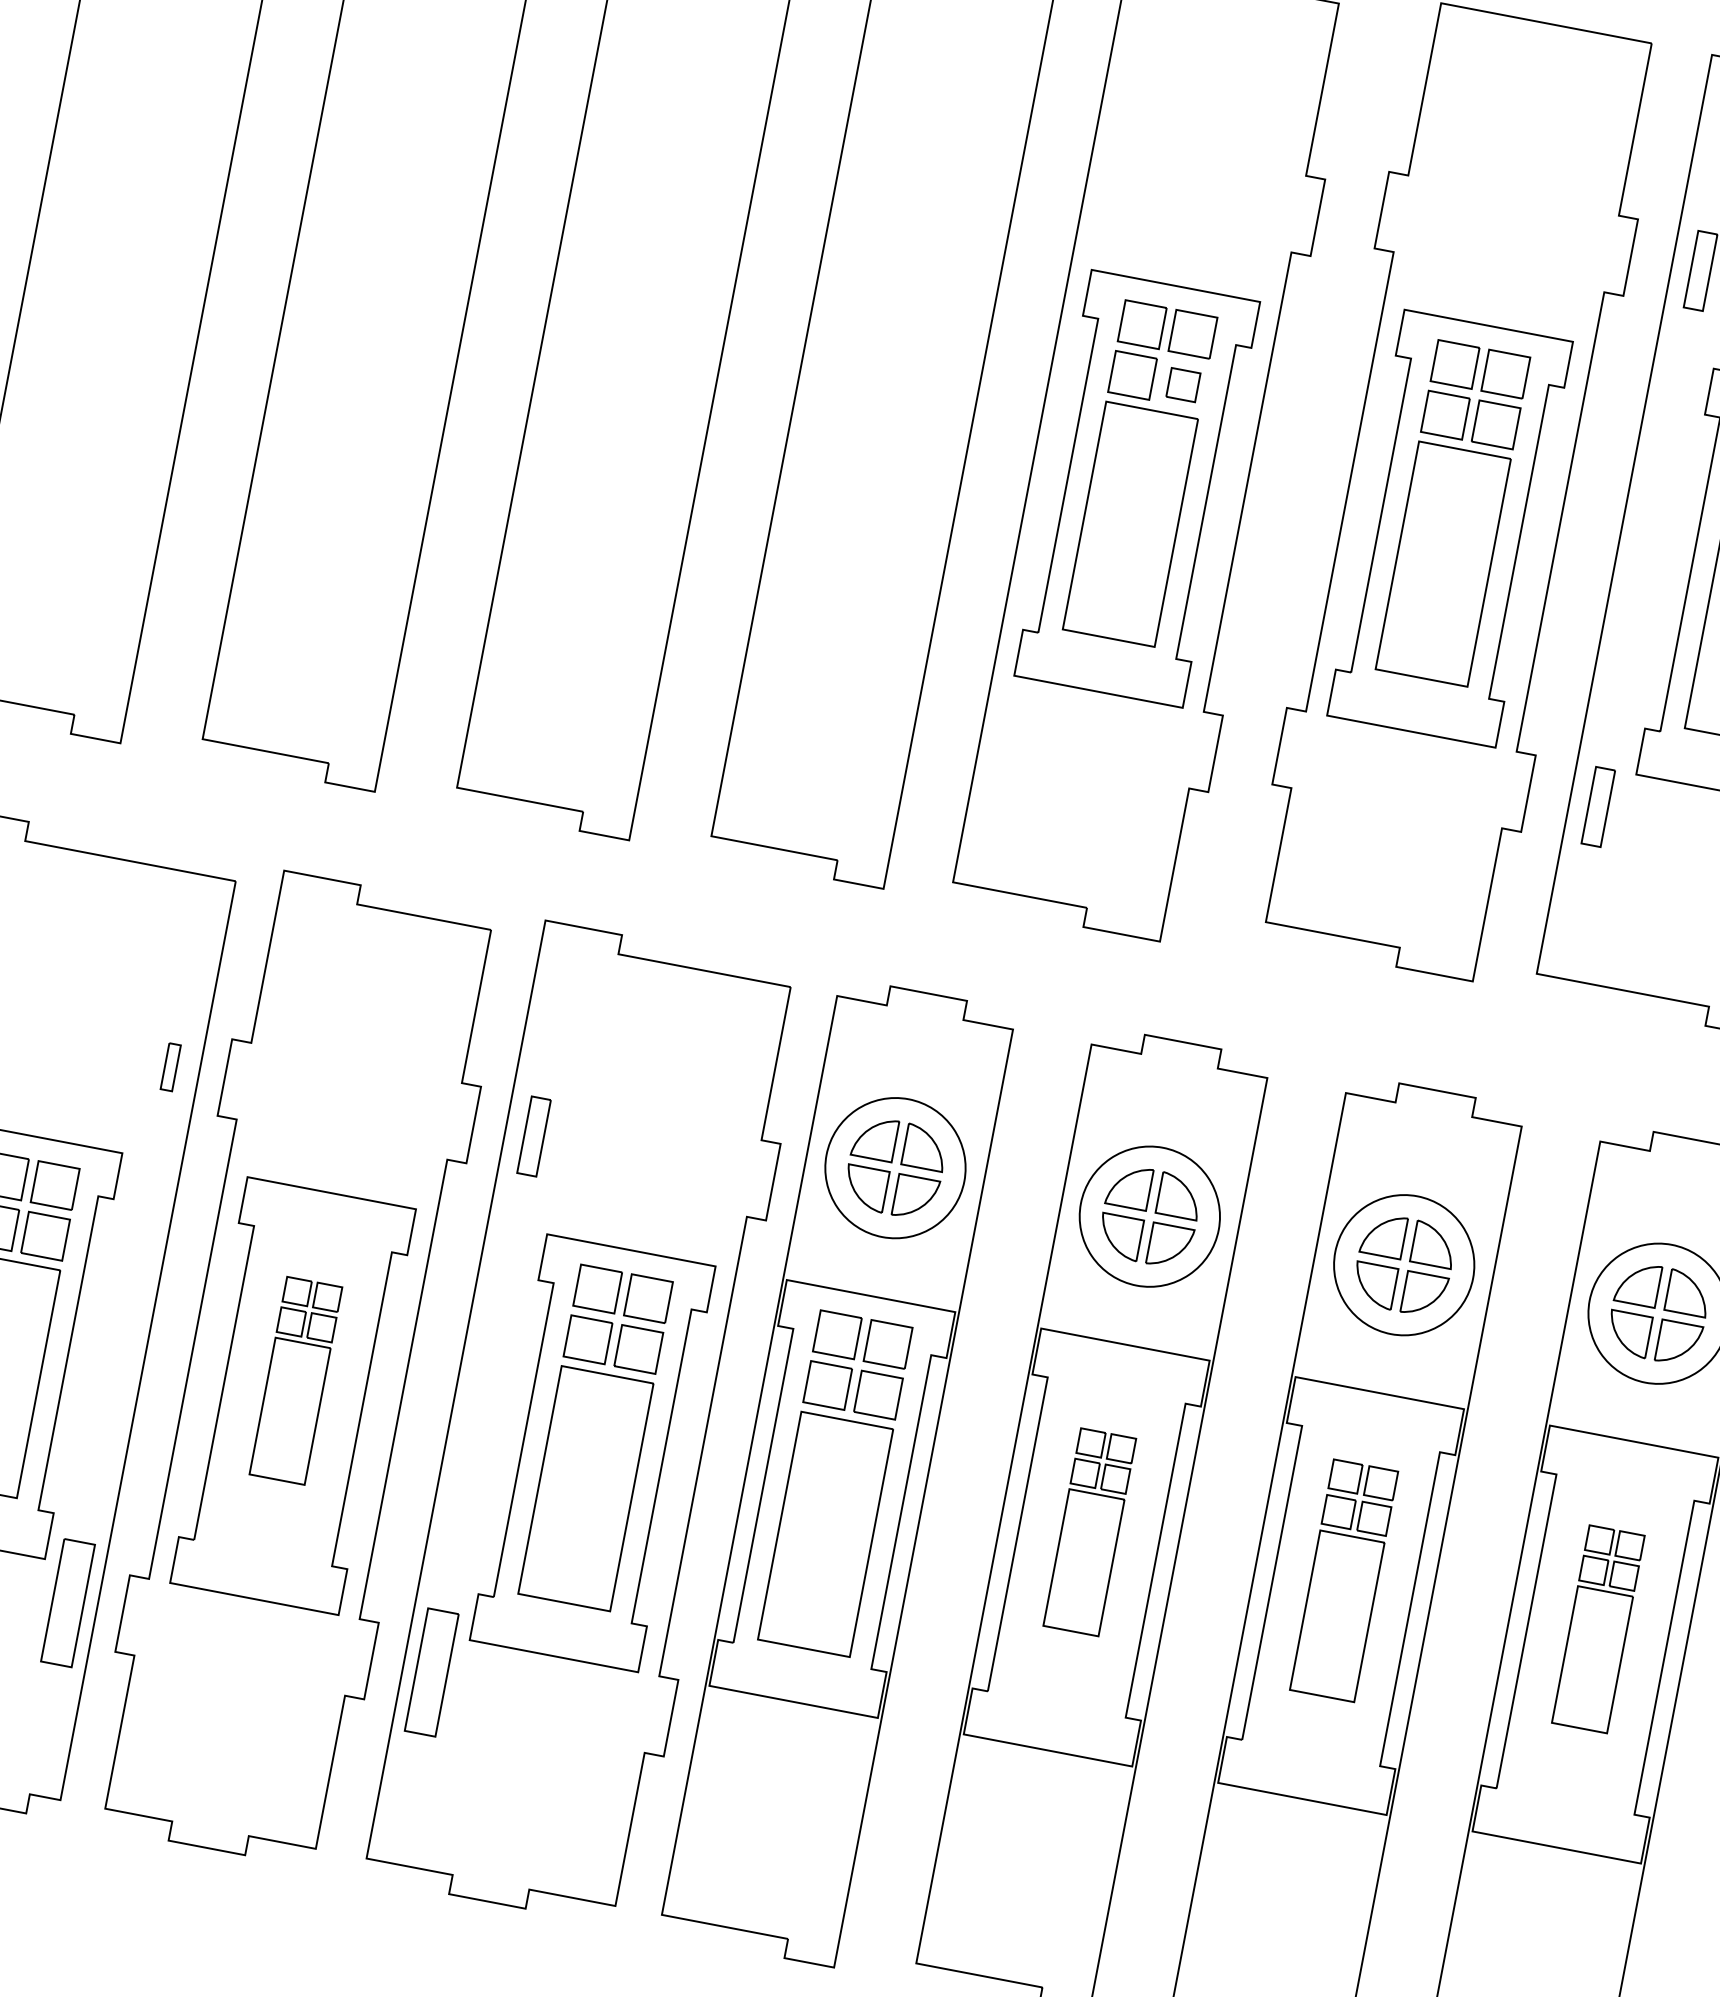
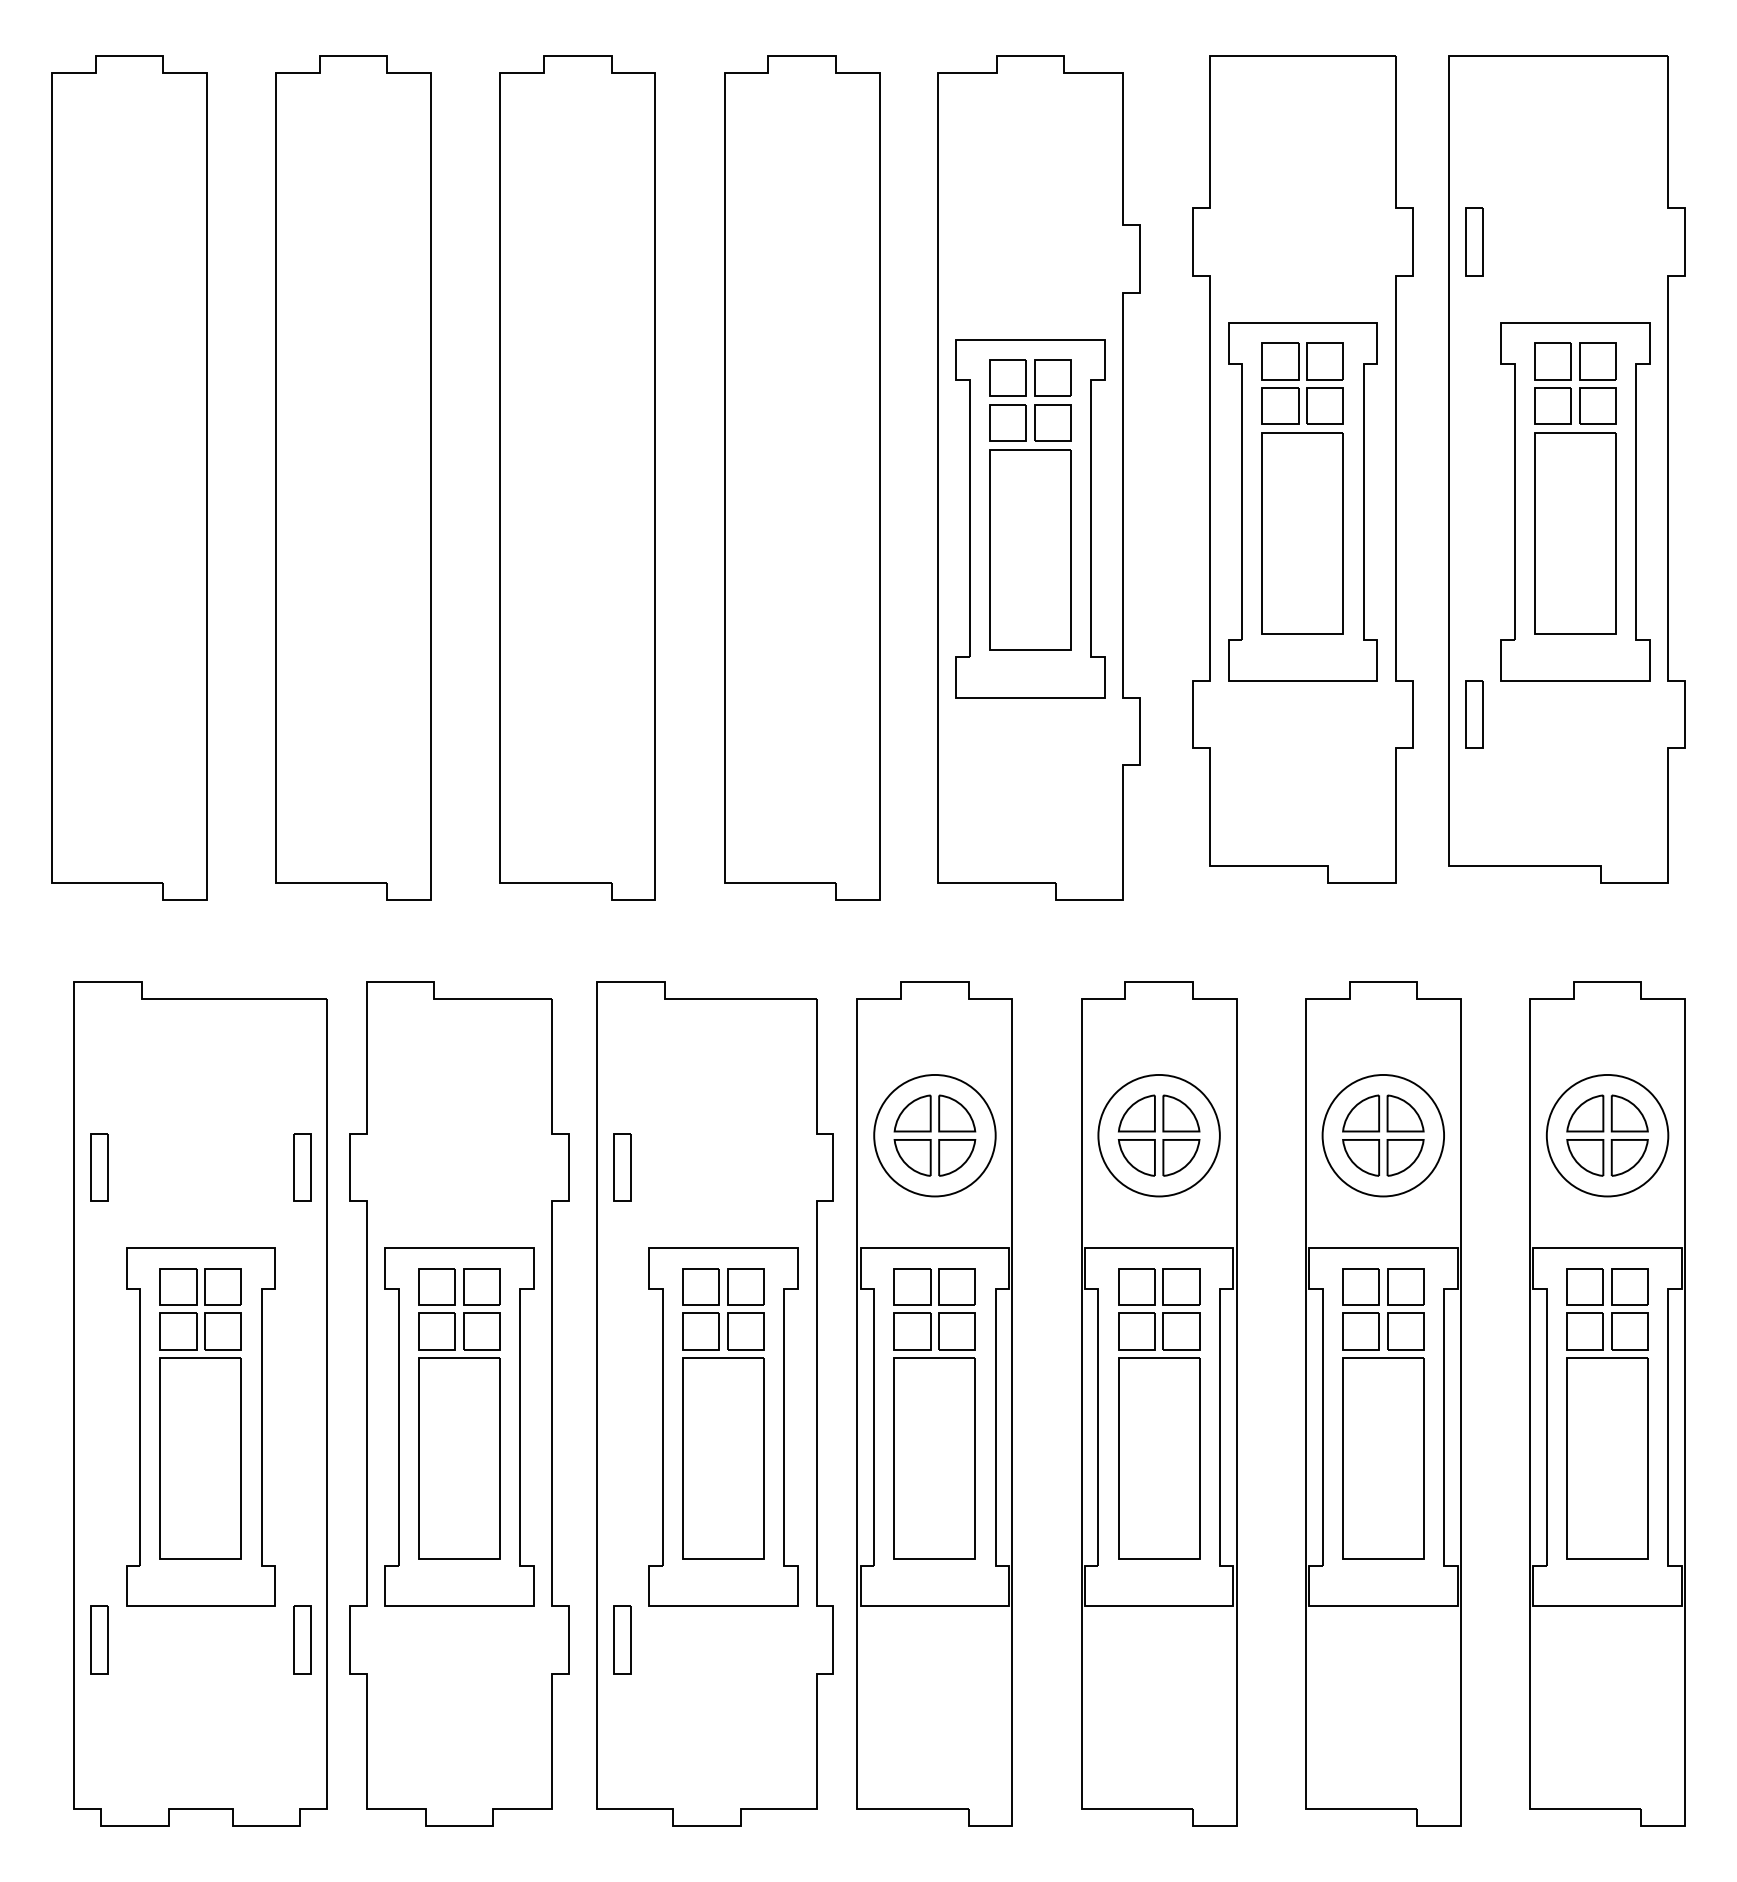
part: (1183, 384) -> (1052, 422), size x1.43
part: (171, 1067) -> (302, 1167), size x1.67
part: (295, 1380) -> (459, 1413), size x1.67
part: (1090, 1531) -> (1159, 1413), size x1.67
part: (1344, 1580) -> (1383, 1413), size x1.43
part: (68, 1602) -> (302, 1639), size x0.62
part: (1598, 1628) -> (1607, 1413), size x1.67
part: (431, 1672) -> (622, 1639), size x0.62

